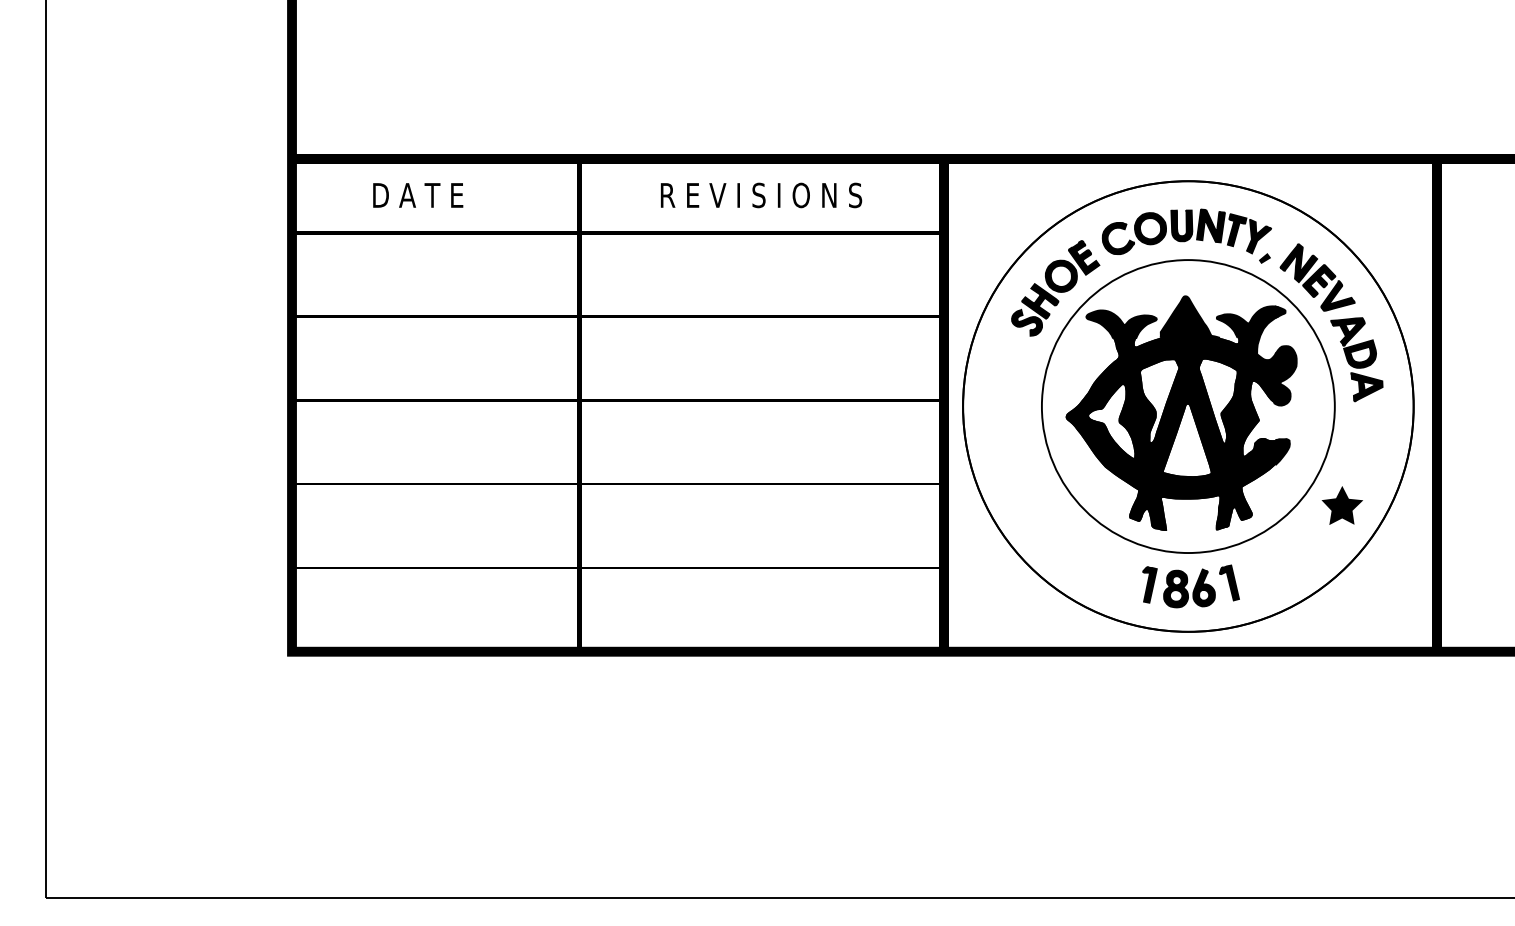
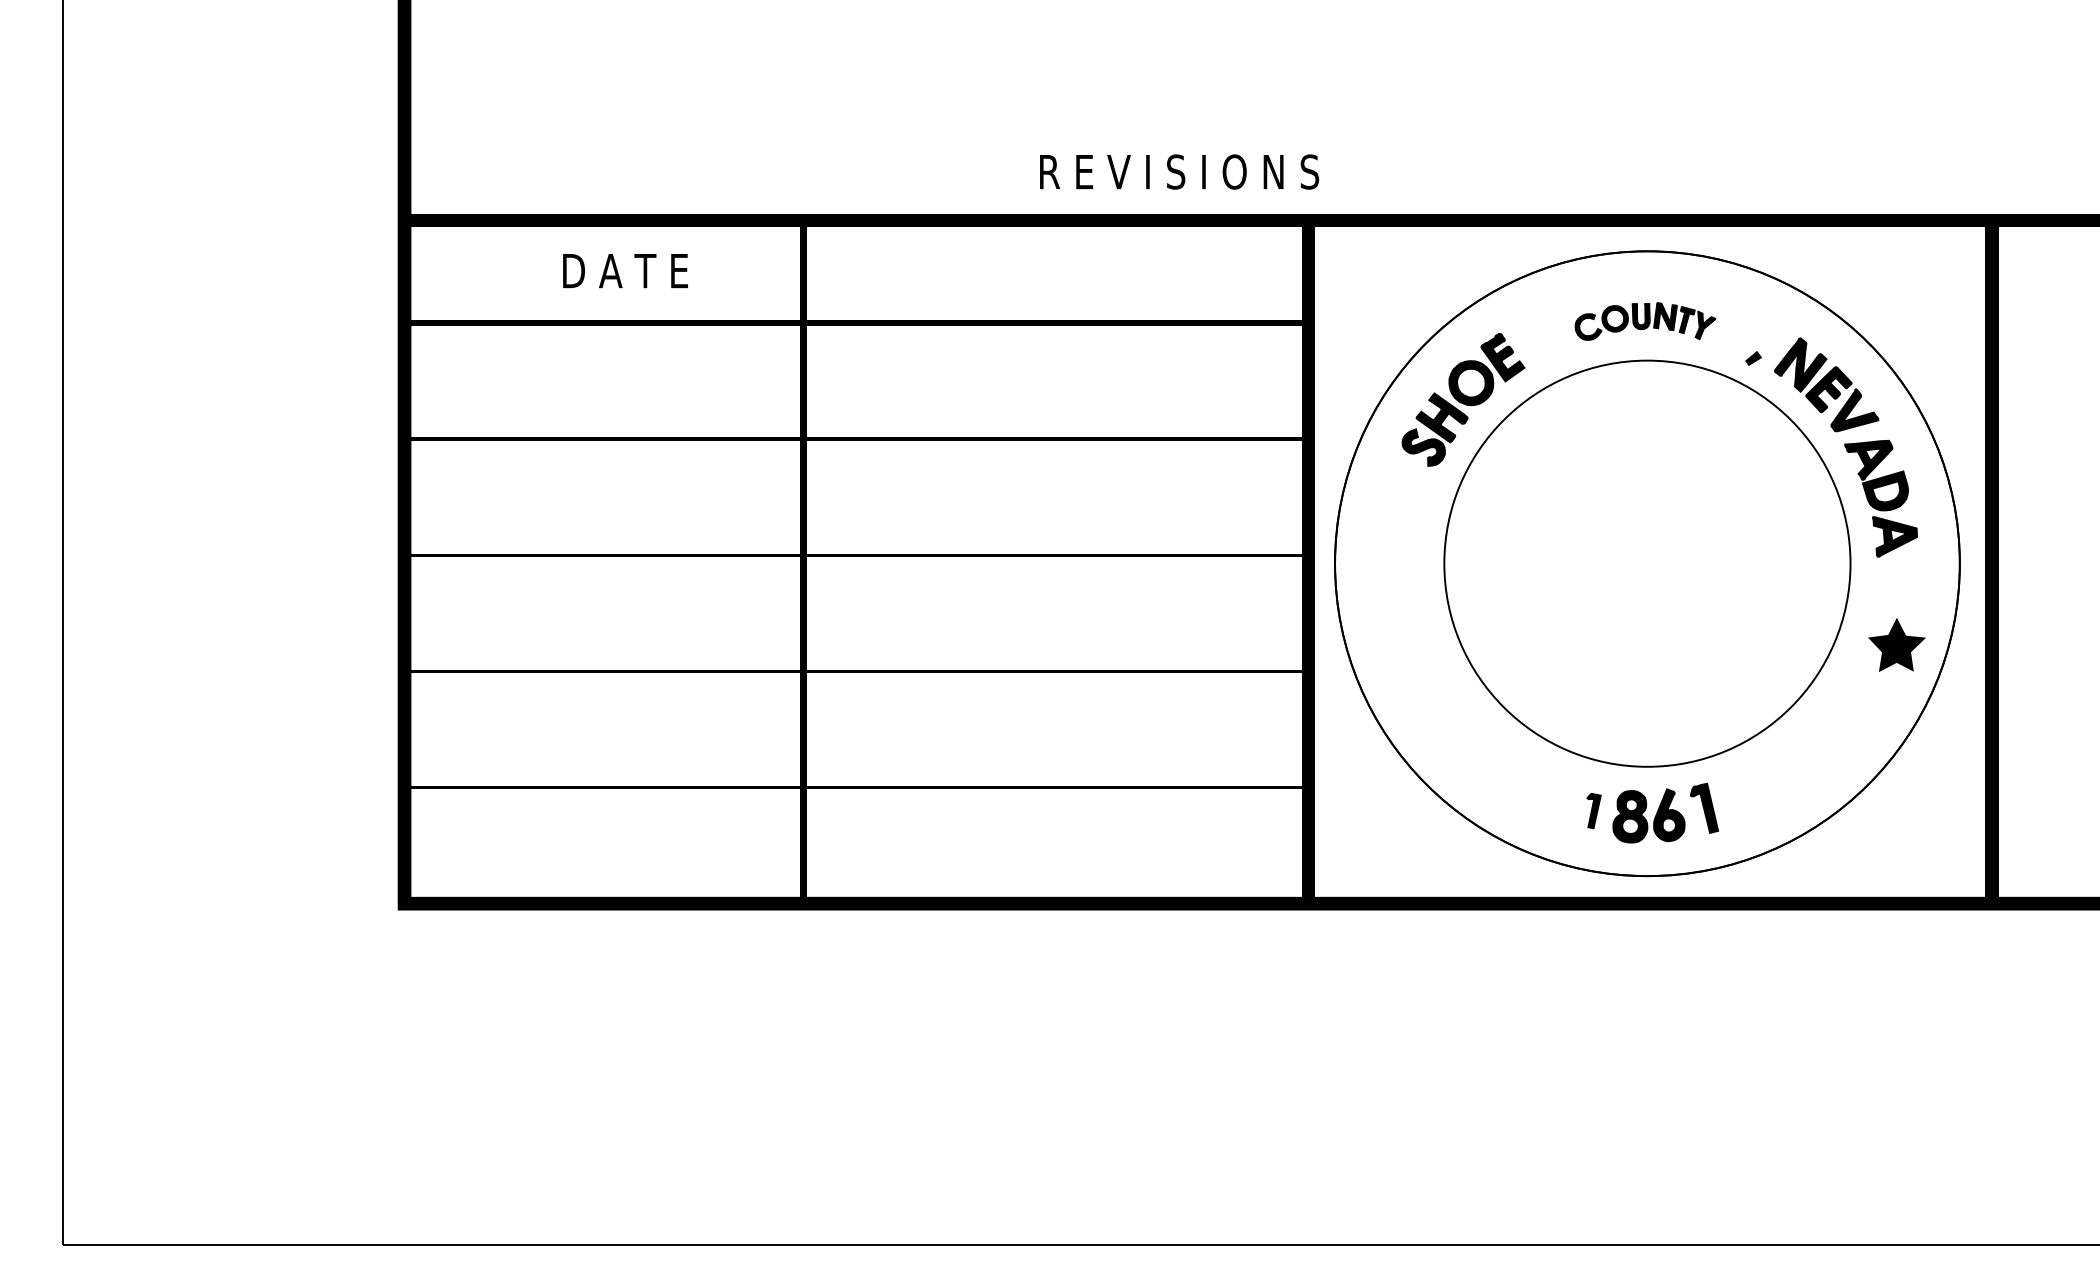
text: (418, 195) -> (625, 271), moved
text: (761, 195) -> (1179, 171), moved
part: (1186, 231) -> (1645, 321), size x0.6
part: (1181, 413) -> (1637, 573), removed
part: (1342, 505) -> (1896, 644), moved
part: (1149, 584) -> (1593, 810), size x0.7

